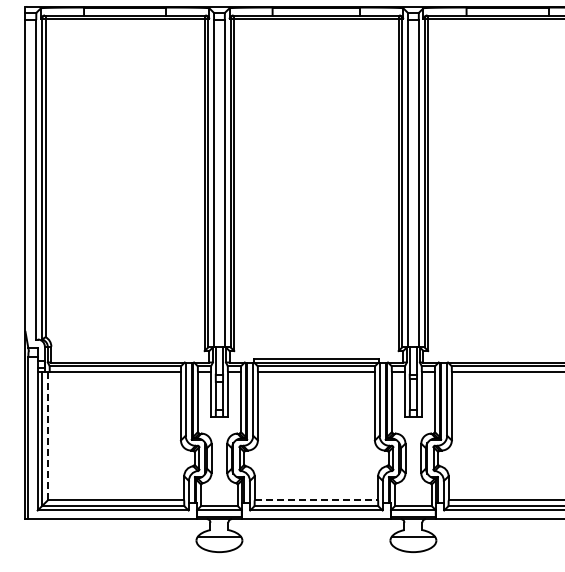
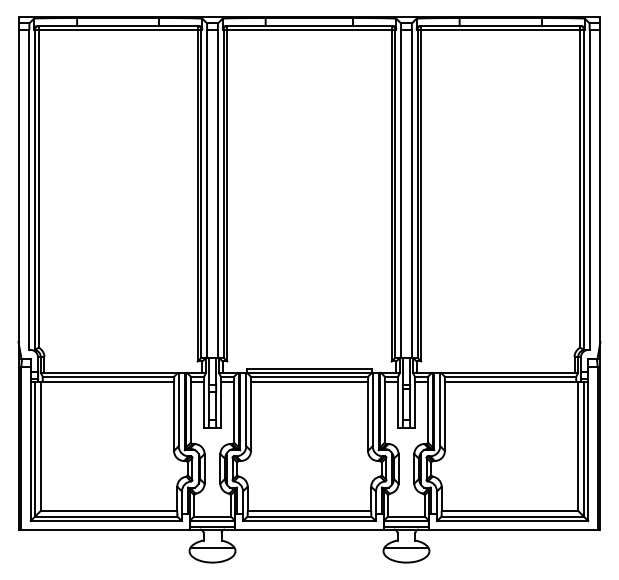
line: (47, 436) -> (40, 446), dashed -> solid
line: (316, 500) -> (309, 510), dashed -> solid

